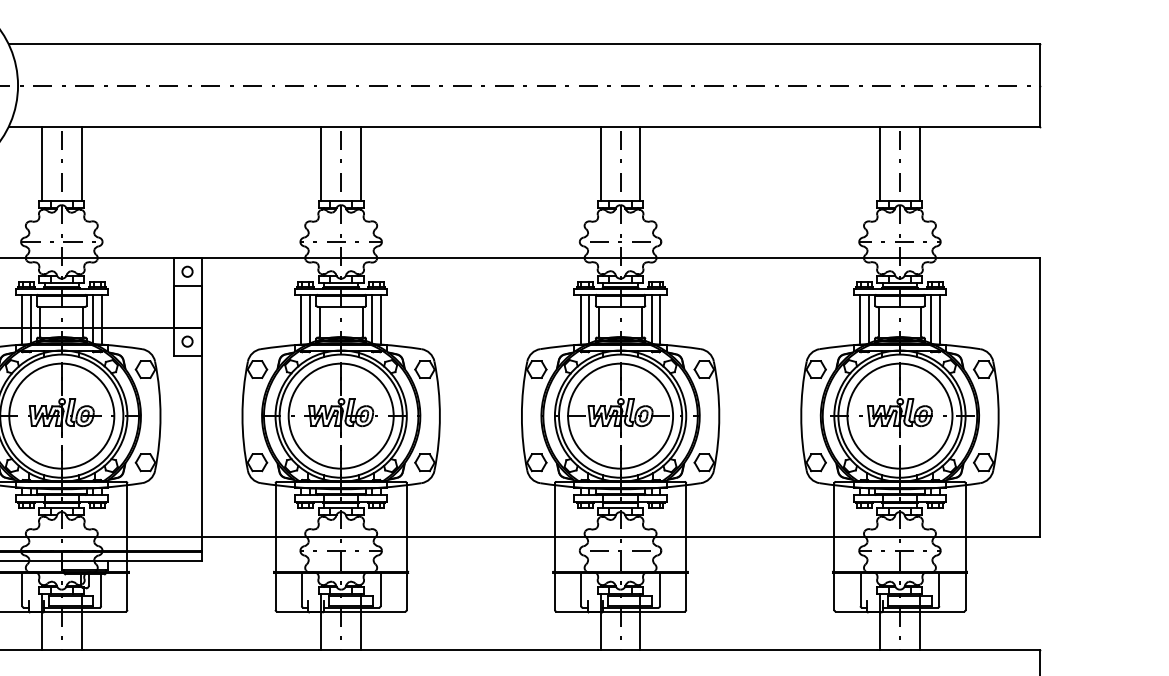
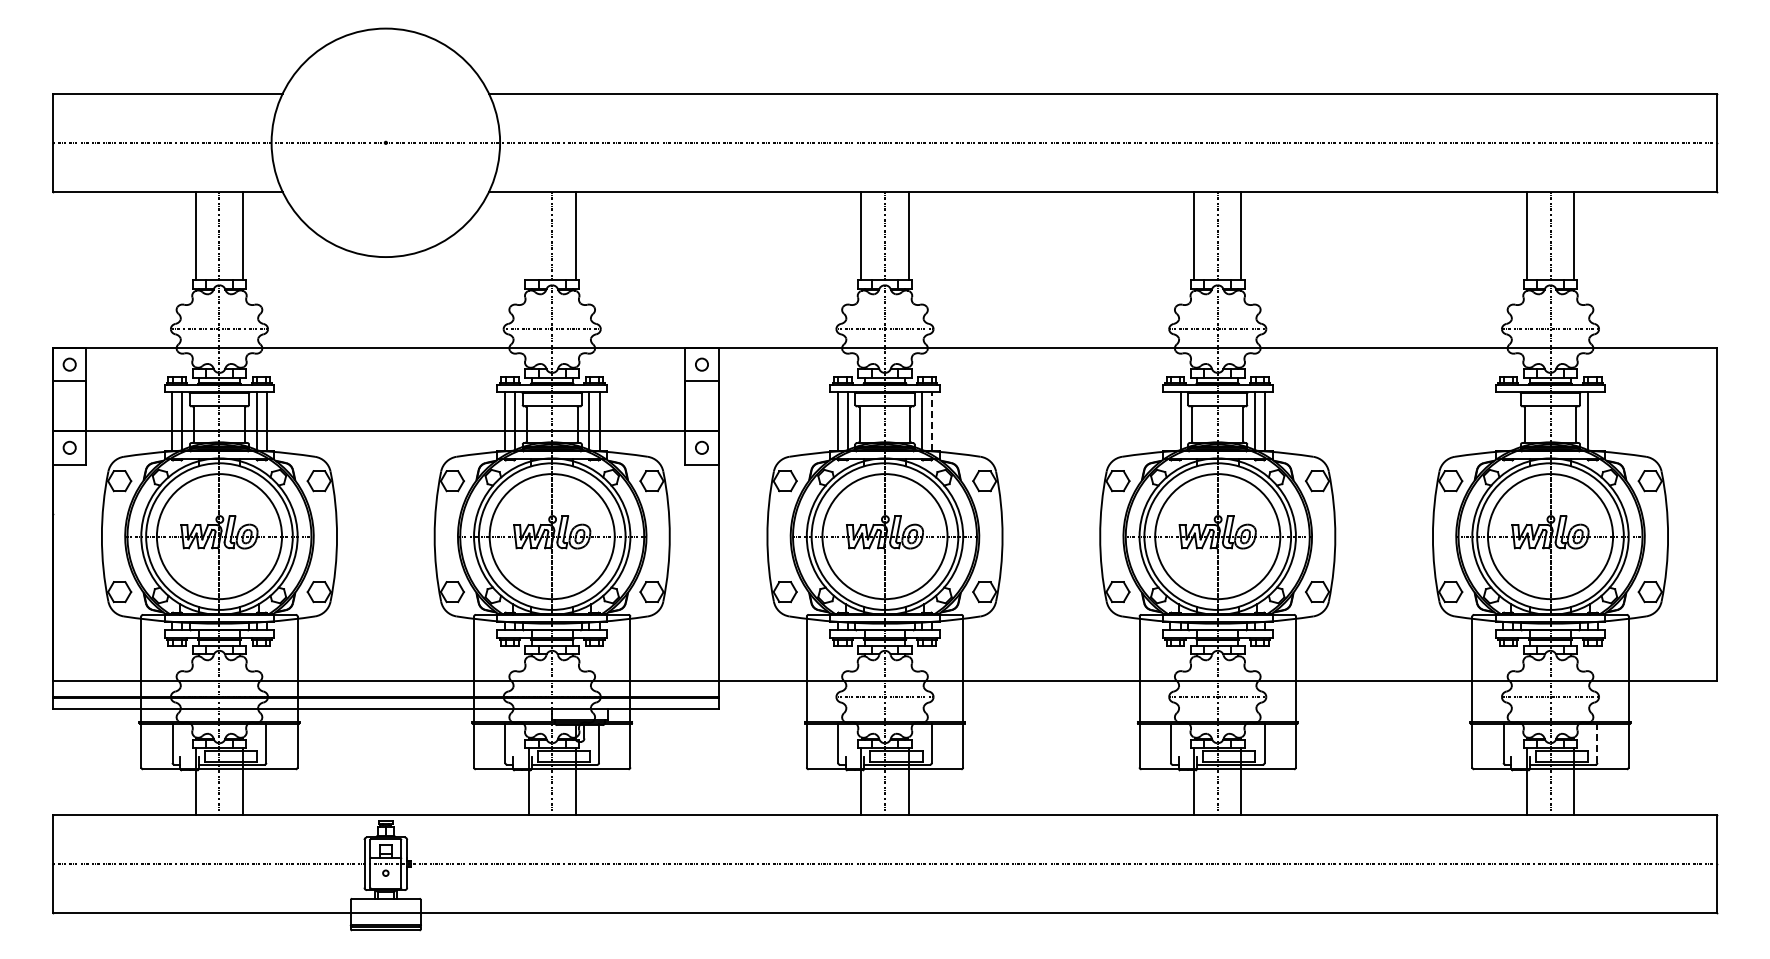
line: (41, 164) -> (528, 236), removed
line: (381, 319) -> (932, 421), solid -> dashed
line: (580, 319) -> (1170, 421), removed
line: (860, 319) -> (1503, 421), removed
line: (868, 319) -> (1513, 421), removed
line: (939, 319) -> (1597, 421), removed
line: (939, 589) -> (1597, 743), solid -> dashed

